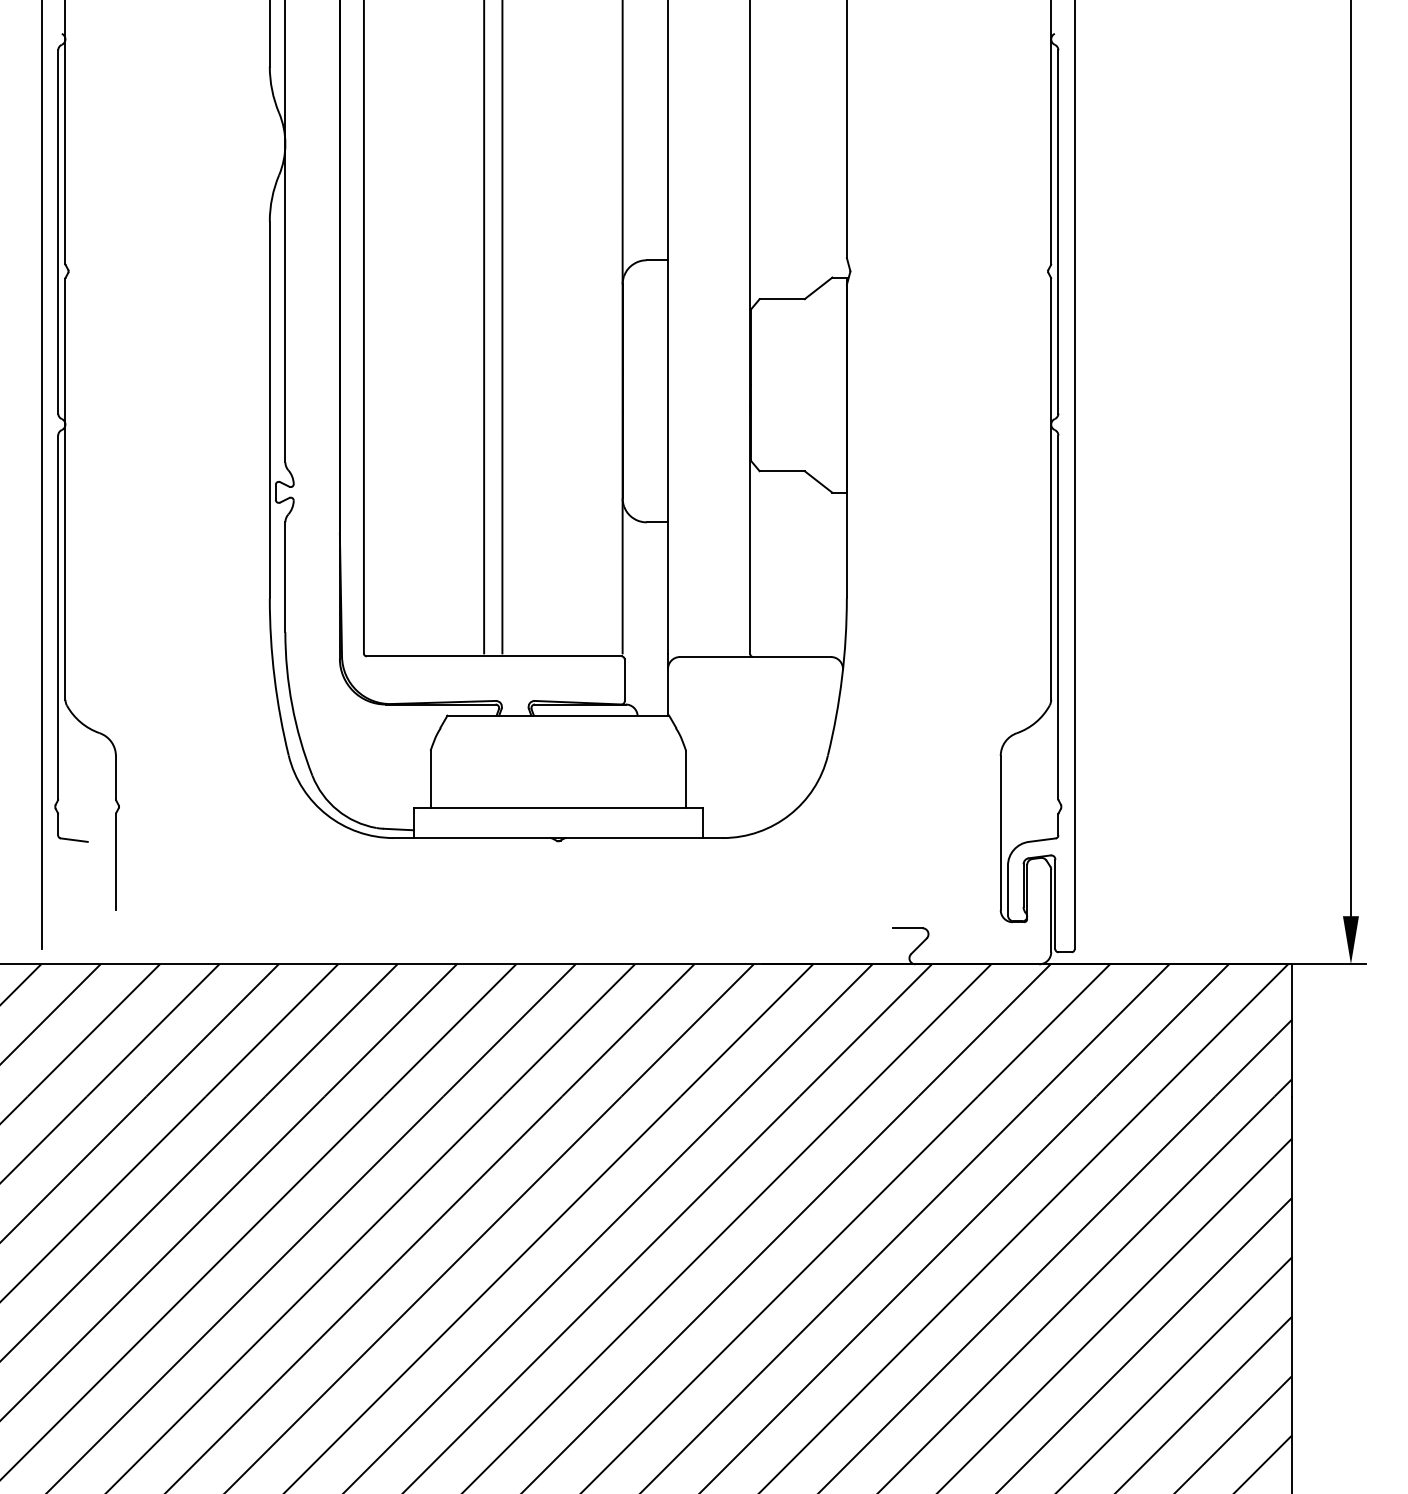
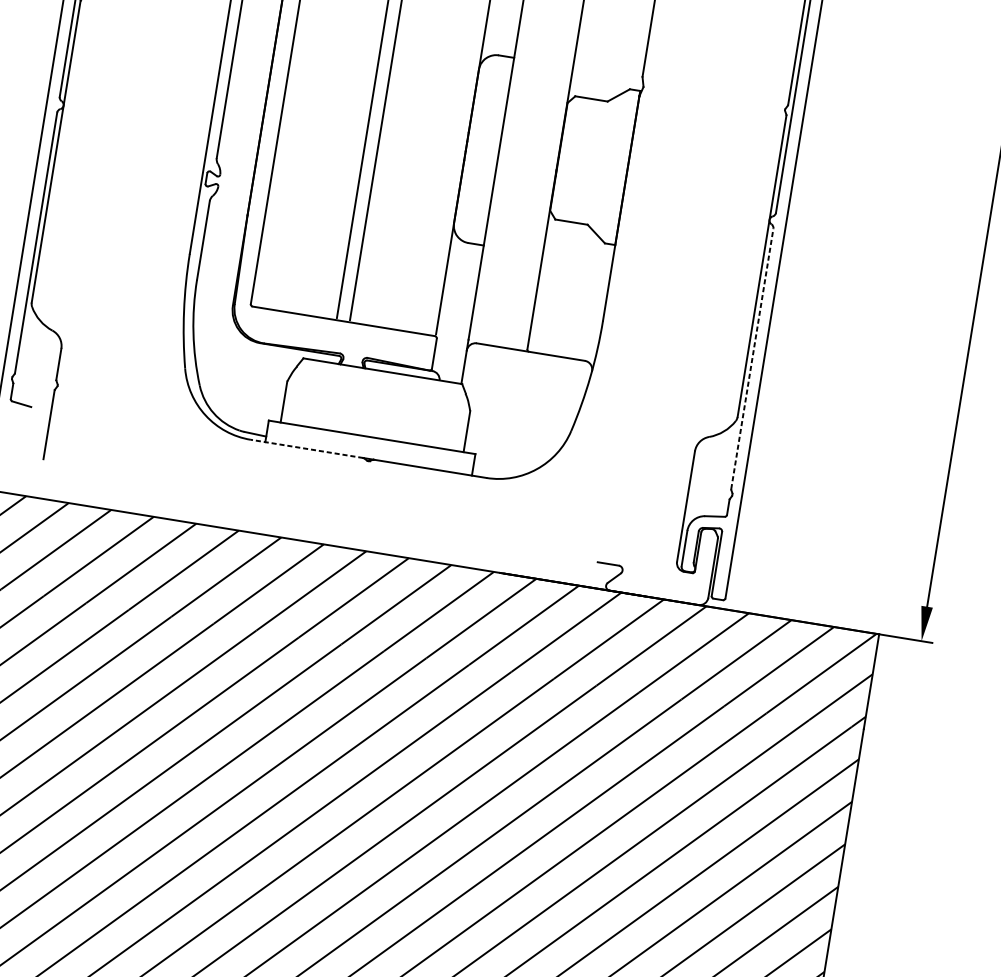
line: (1058, 617) -> (752, 358), solid -> dashed
line: (471, 838) -> (306, 449), solid -> dashed

